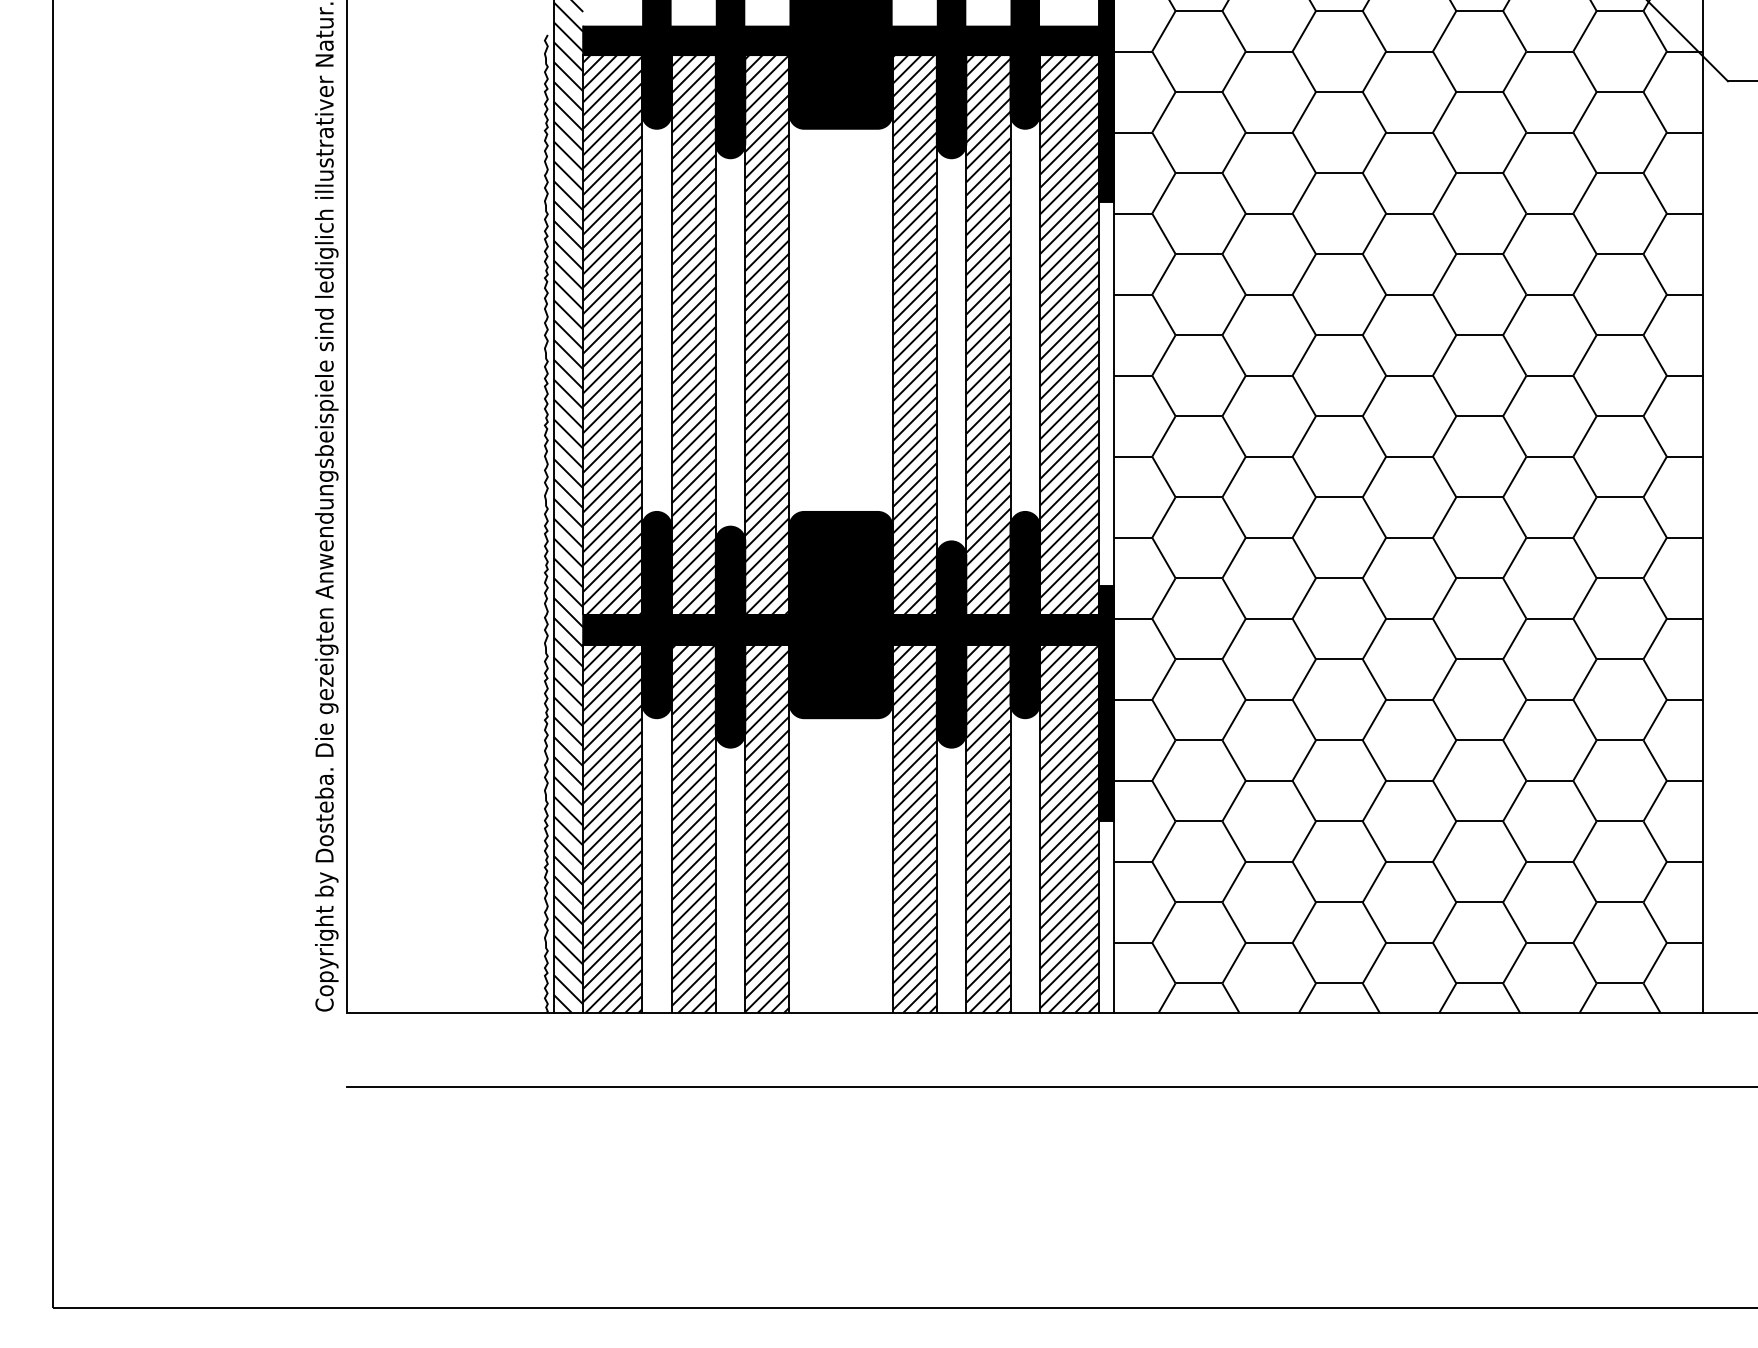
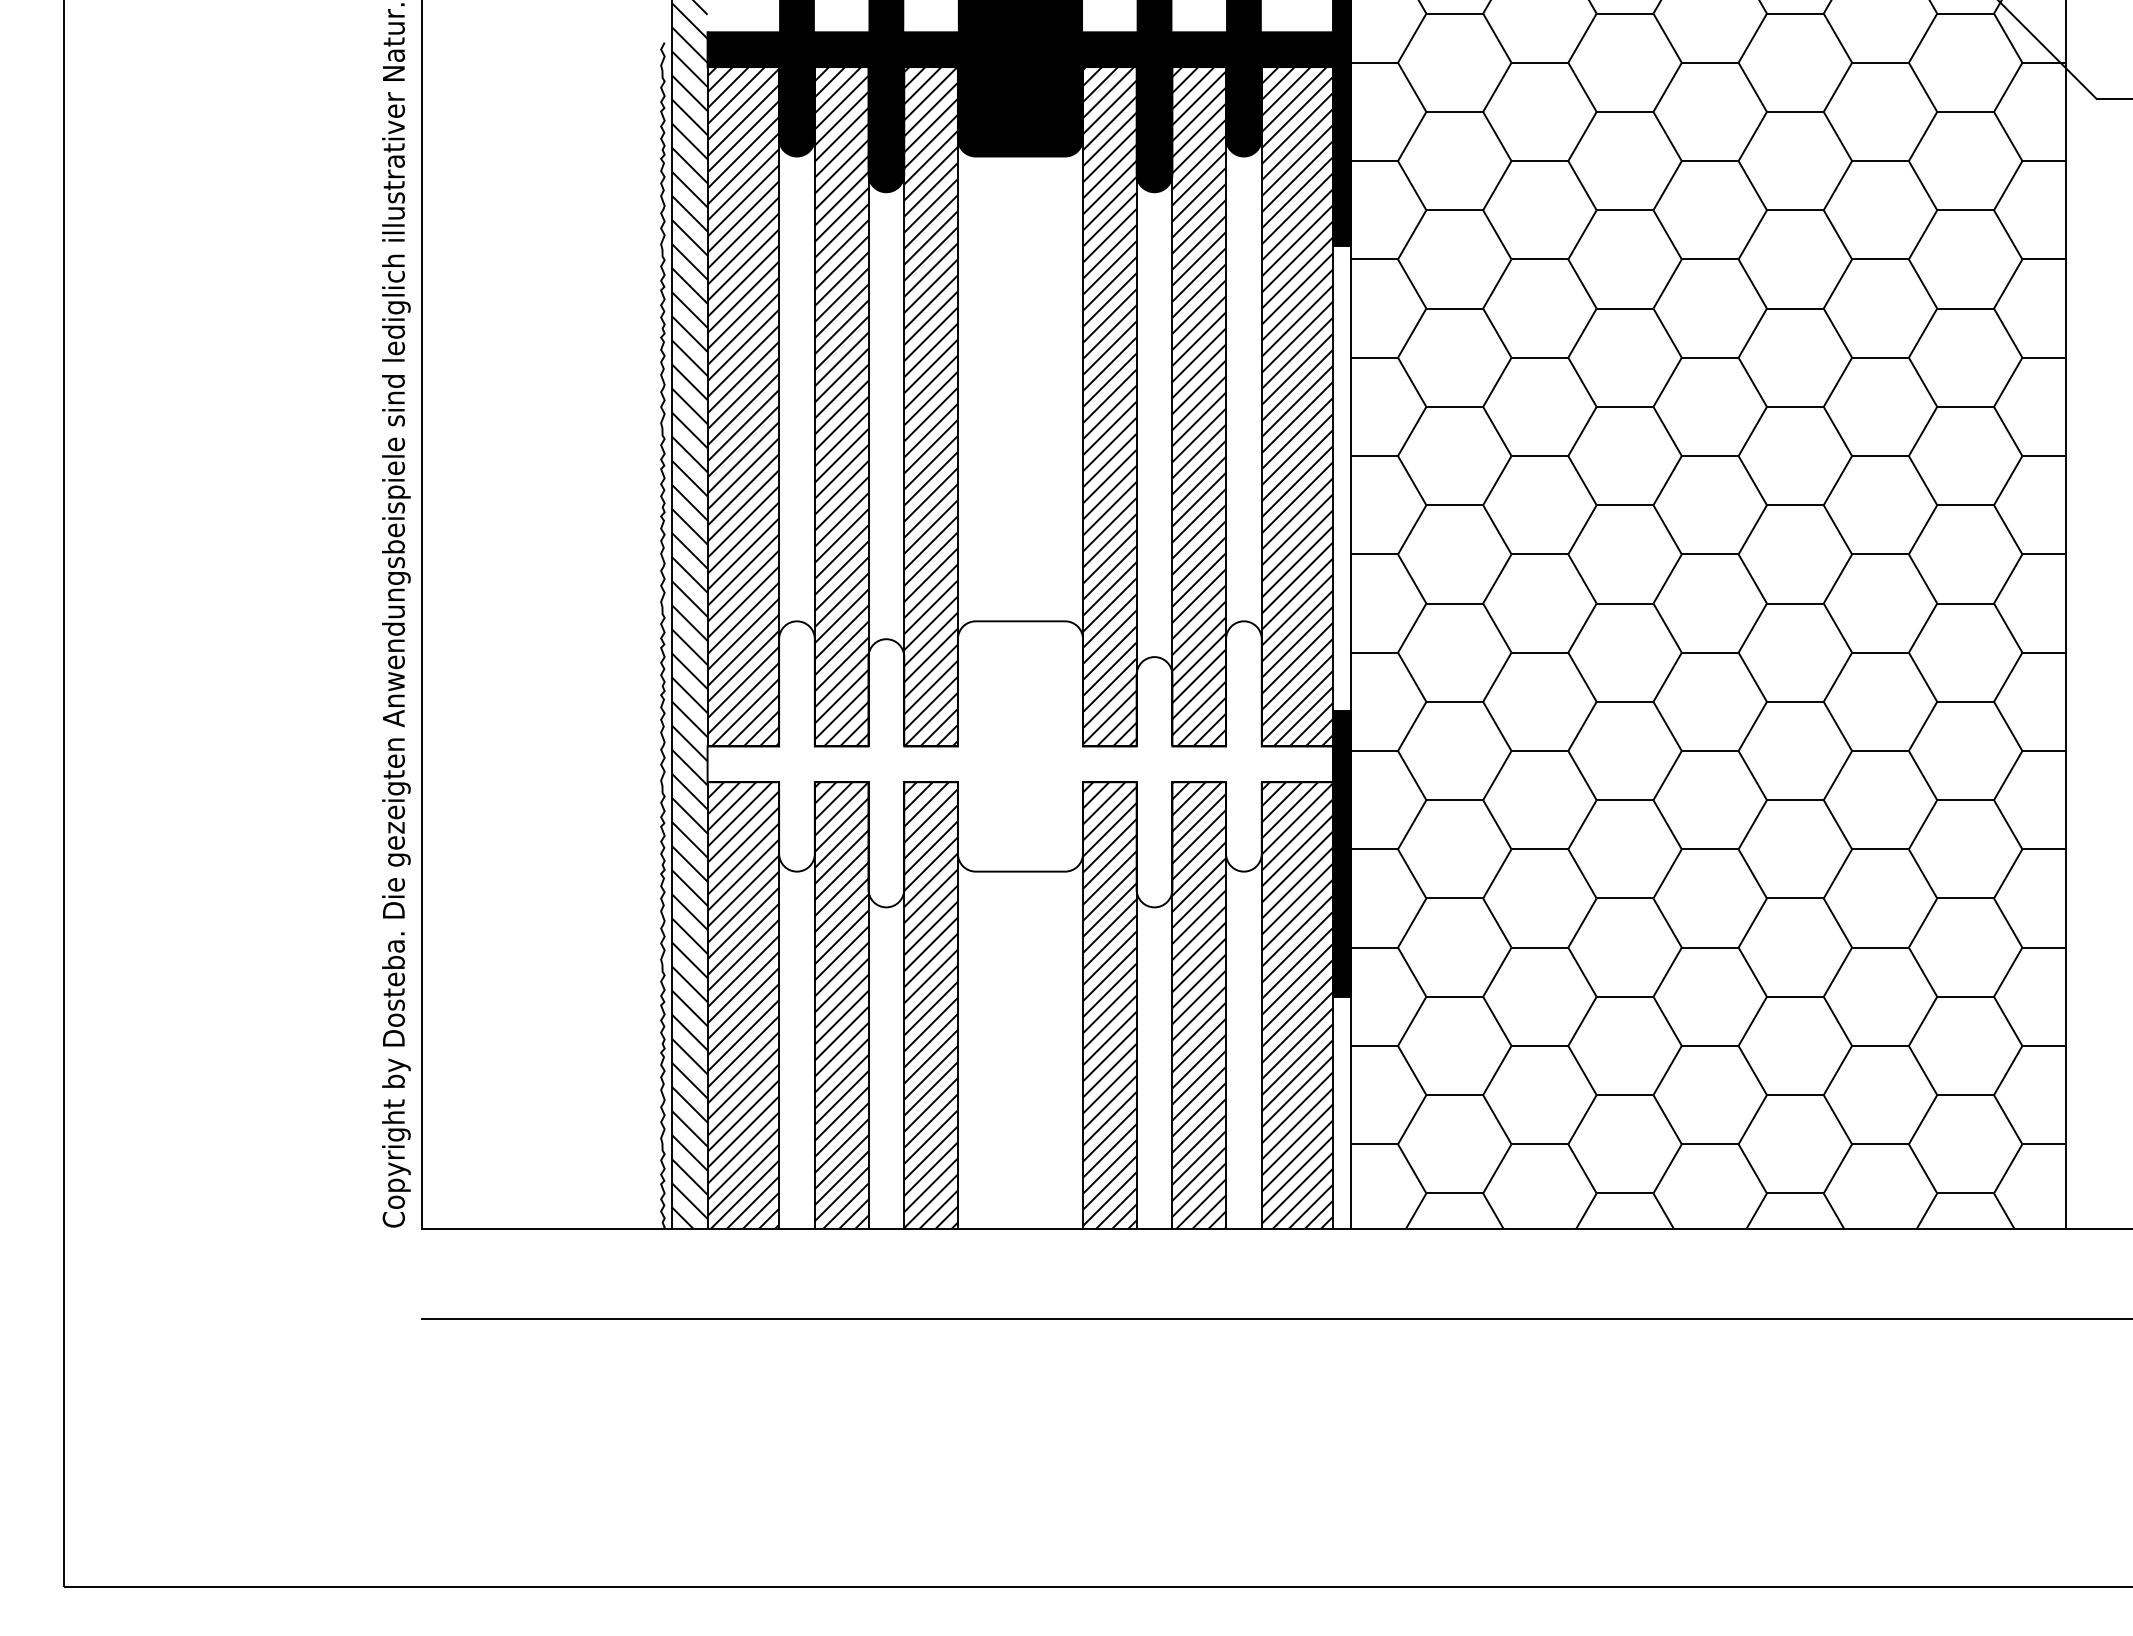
fill: (841, 629) -> (1020, 764), removed

